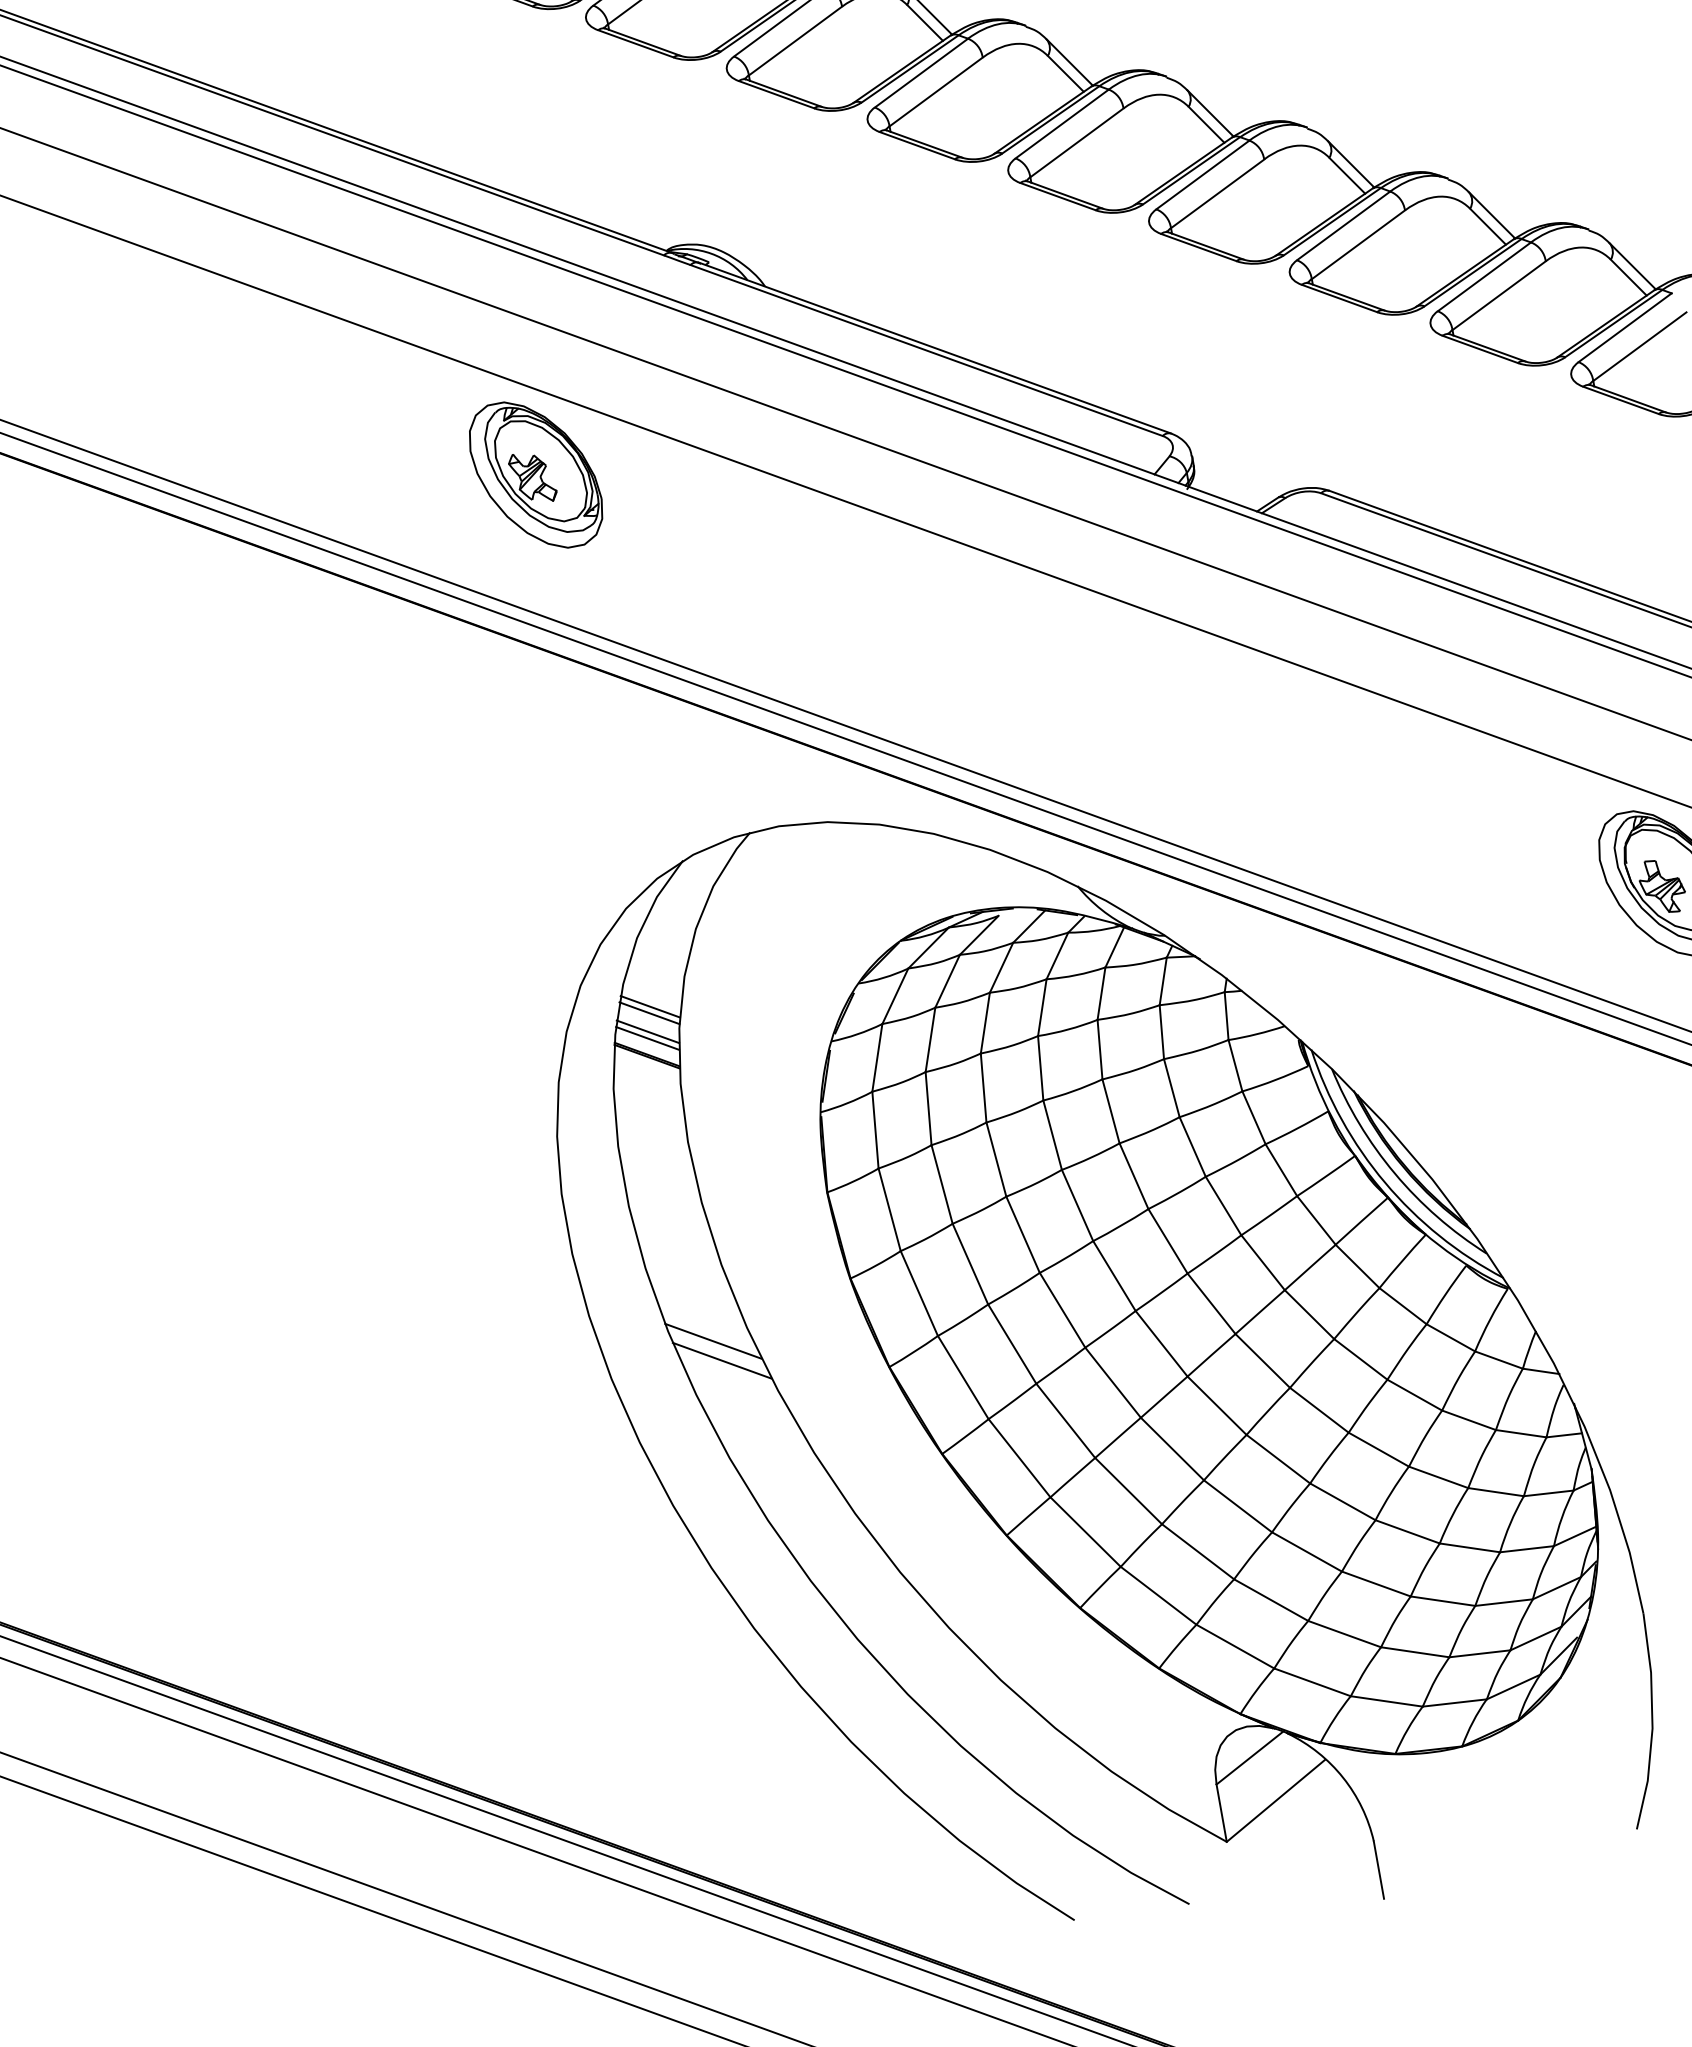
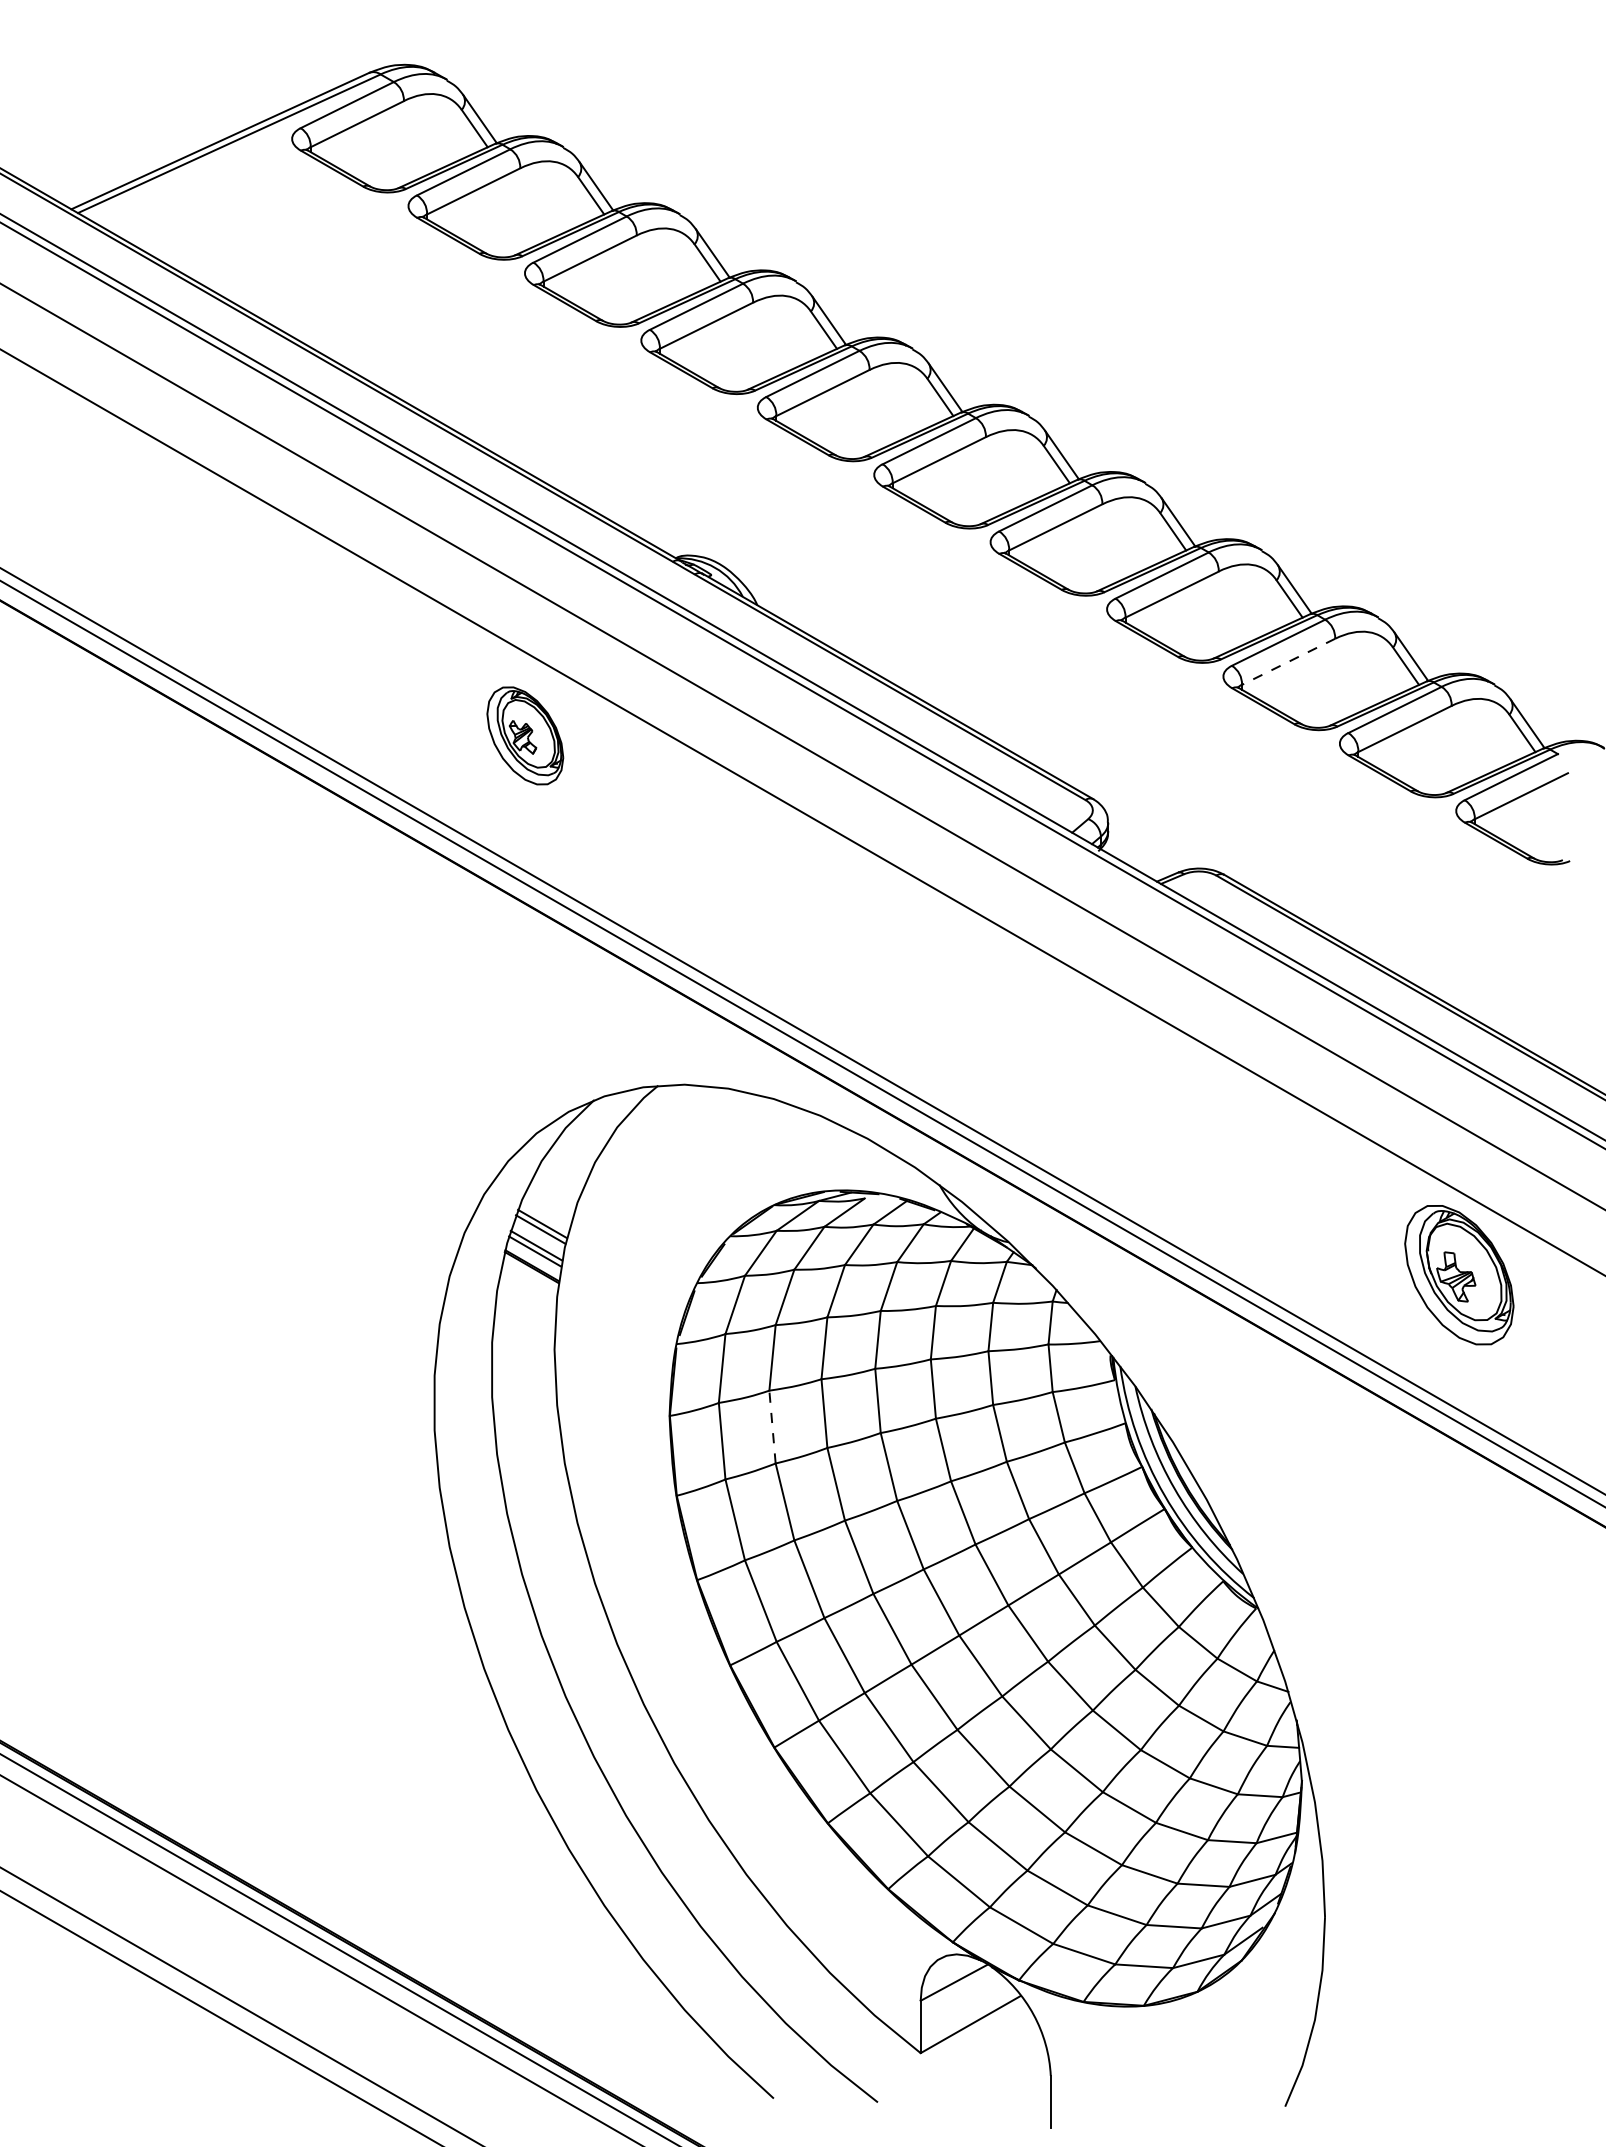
line: (1358, 244) -> (1288, 661), solid -> dashed
part: (536, 474) -> (525, 735), size x0.7
line: (942, 1184) -> (772, 1427), solid -> dashed
line: (713, 1341) -> (545, 1529), removed
line: (722, 1359) -> (550, 1547), removed

